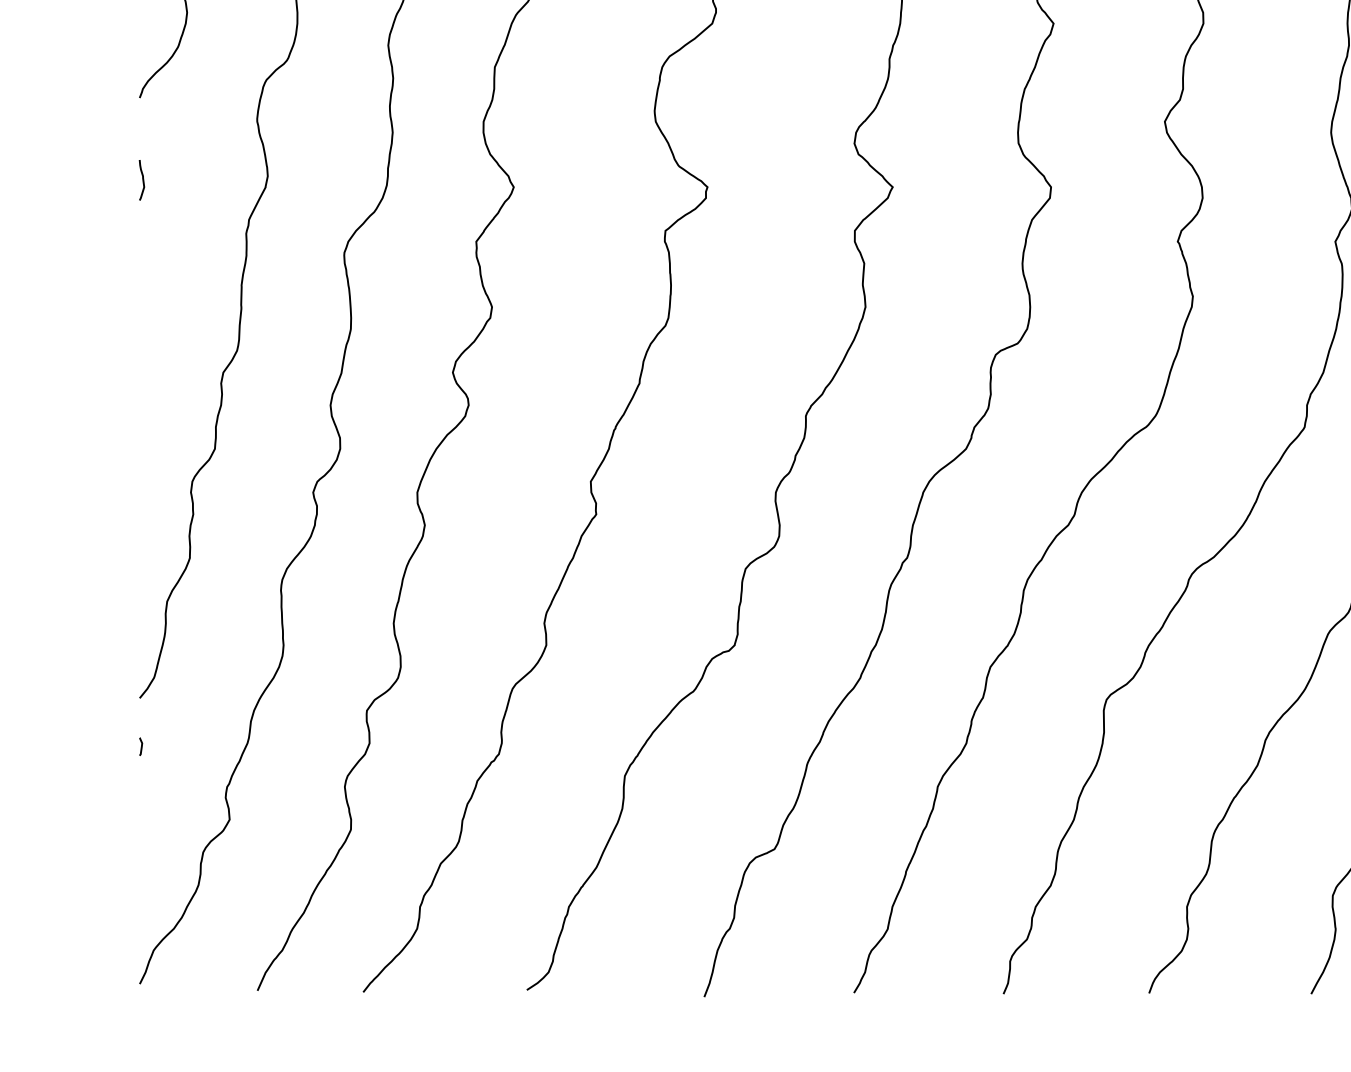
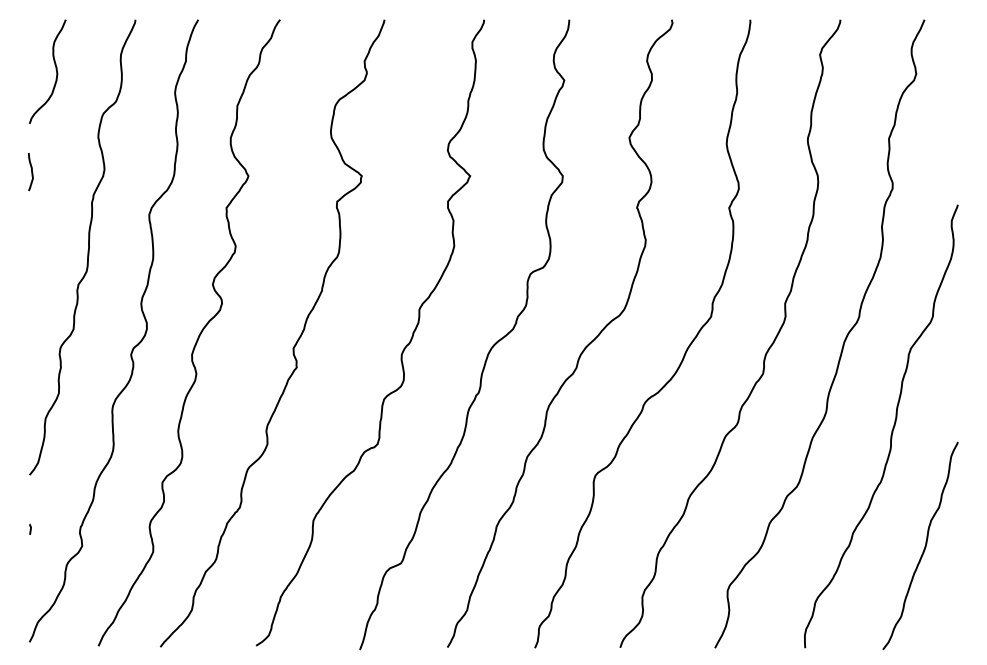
part: (141, 179) -> (30, 171), size x1.6
curve: (141, 745) -> (30, 528), moved

